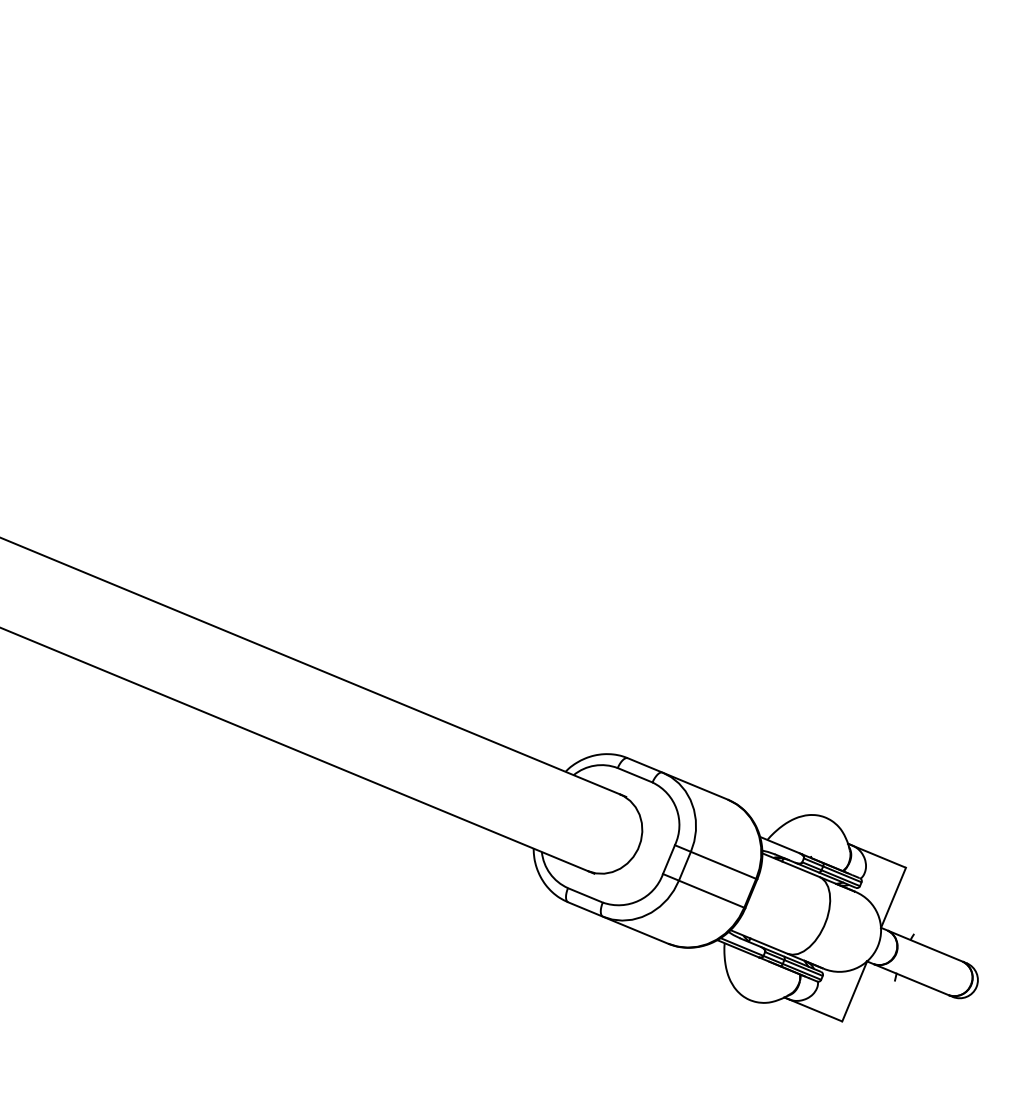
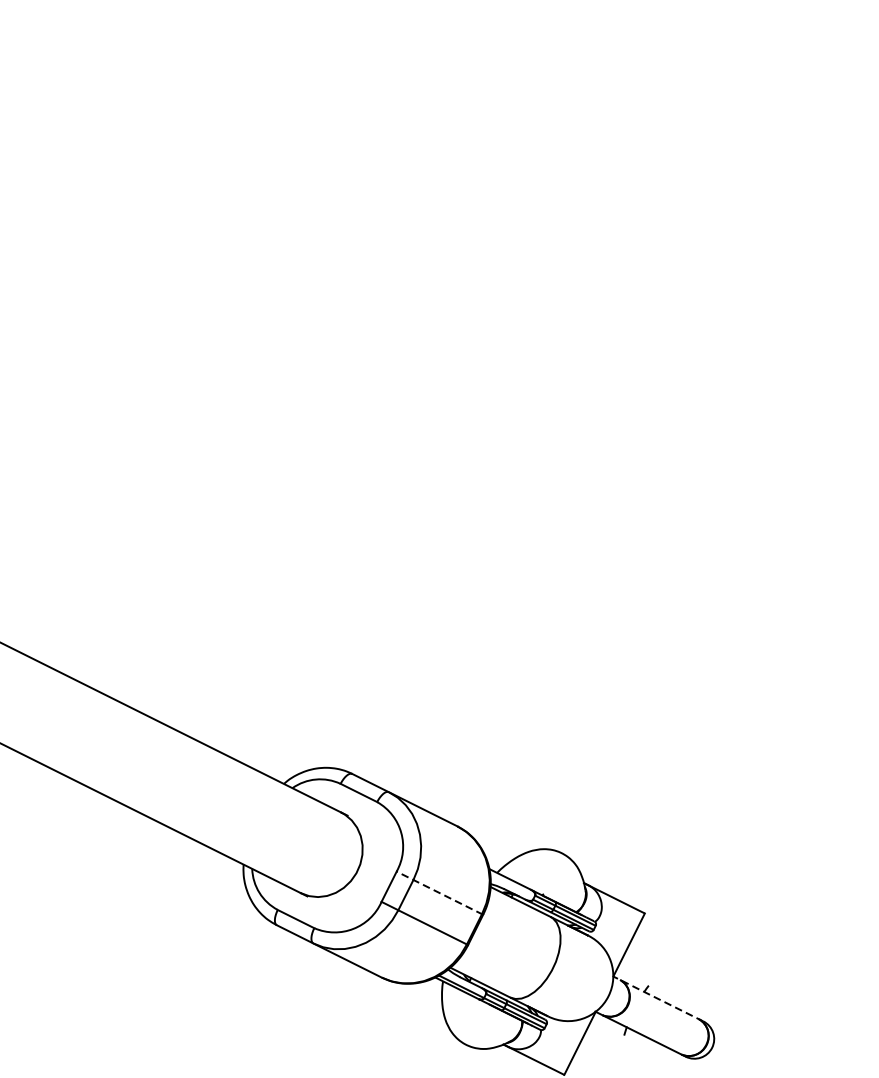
line: (716, 862) -> (440, 893), solid -> dashed
line: (923, 945) -> (657, 998), solid -> dashed

